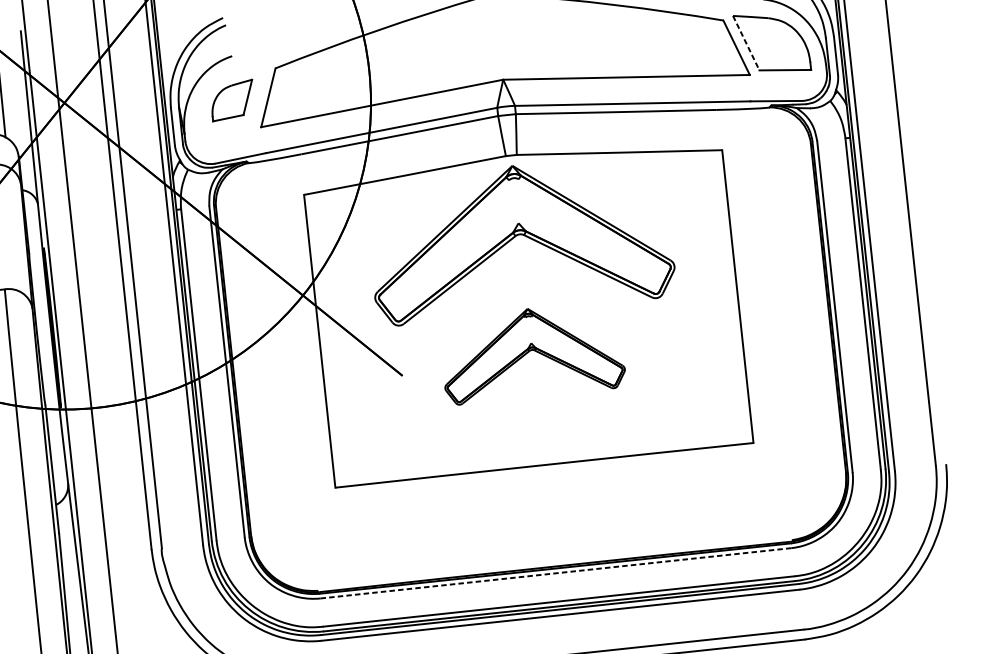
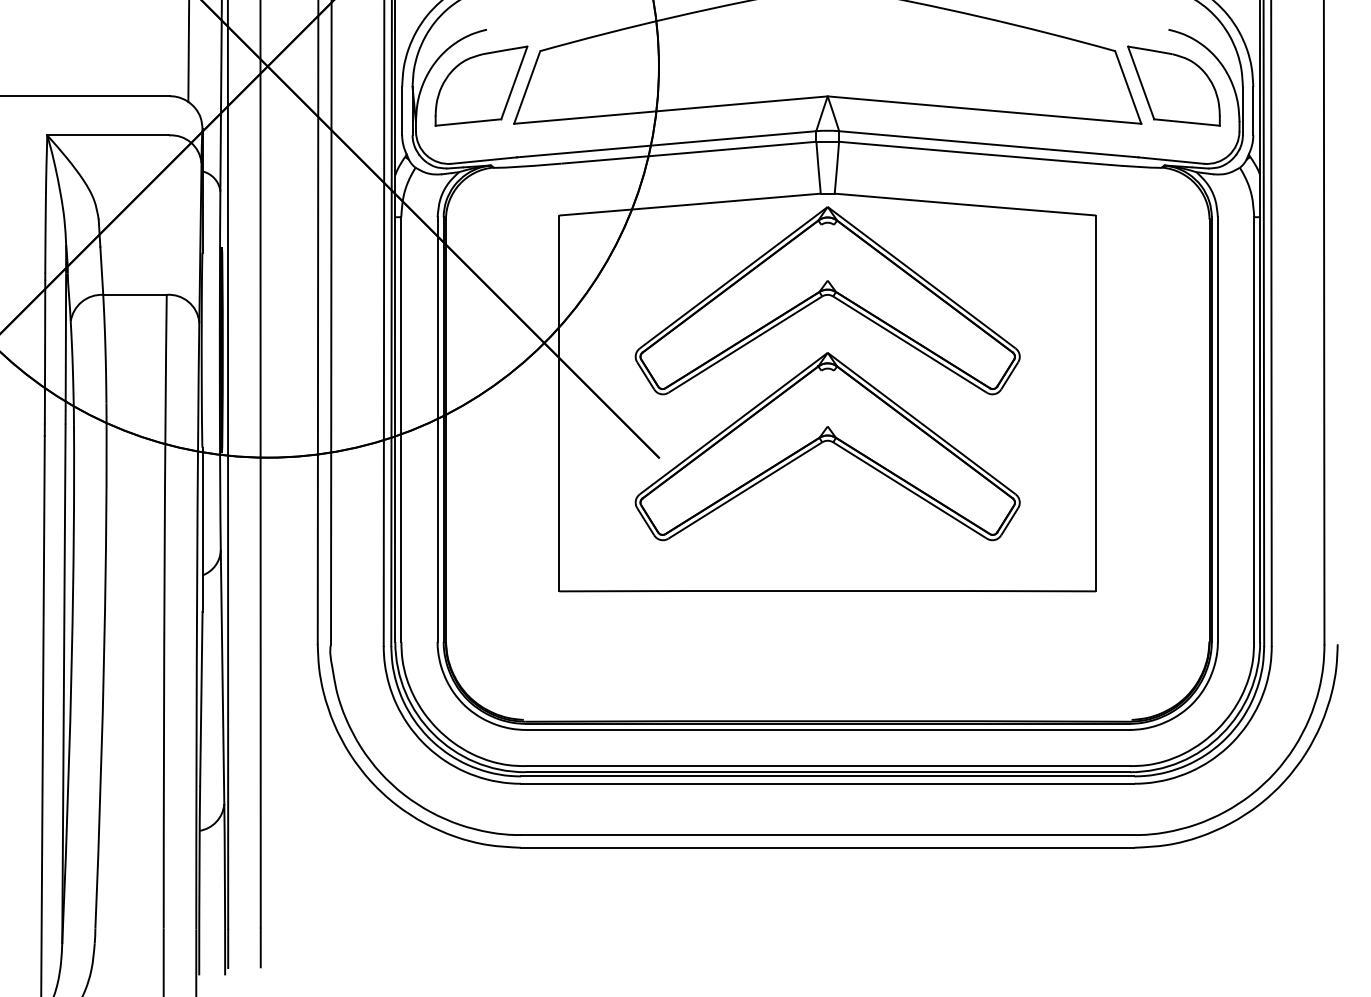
line: (746, 42) -> (1141, 82), dashed -> solid
part: (232, 100) -> (481, 85), size x1.67
part: (532, 352) -> (827, 446), size x1.67
line: (555, 572) -> (827, 729), dashed -> solid

